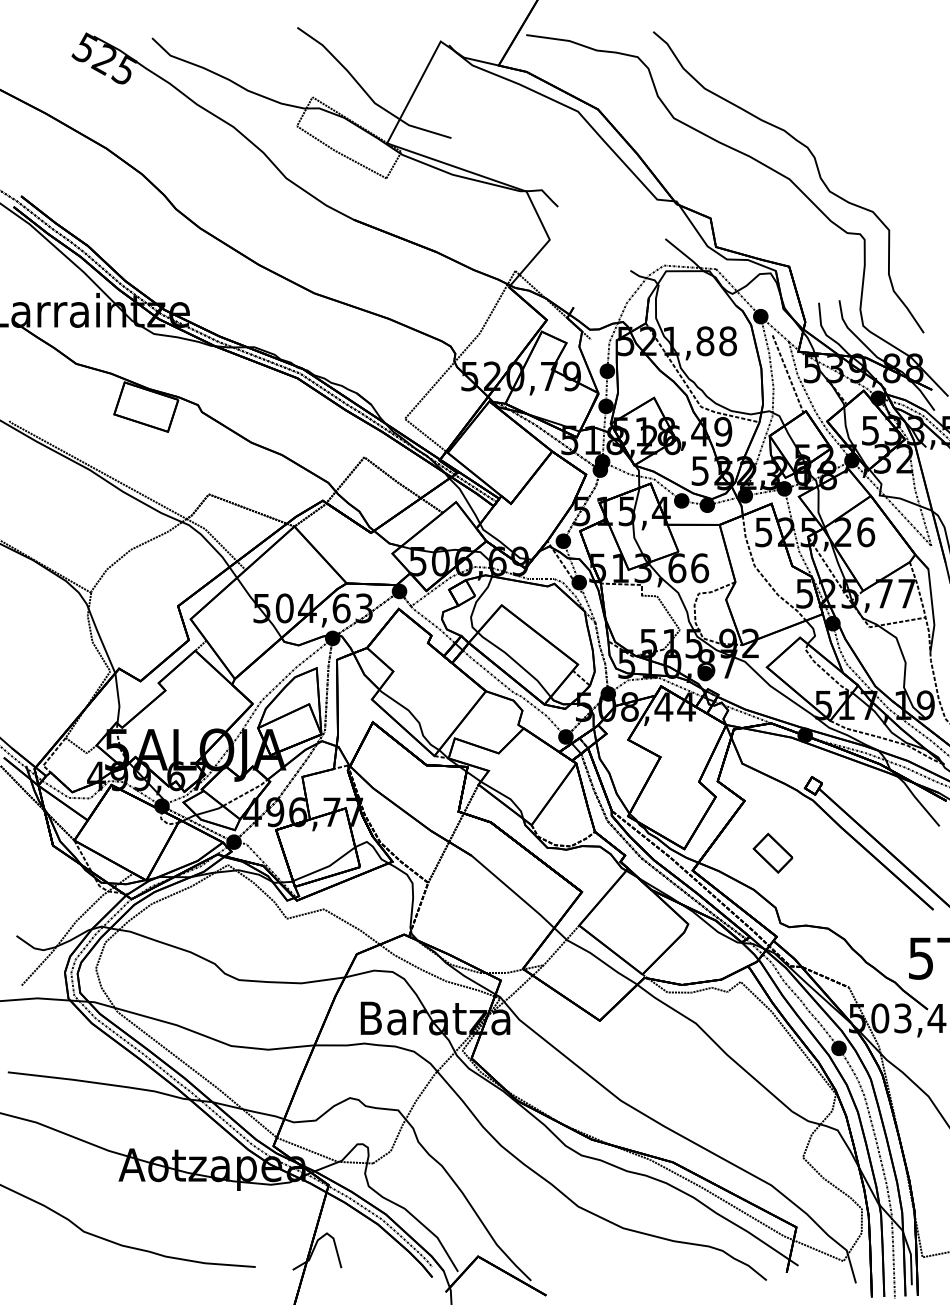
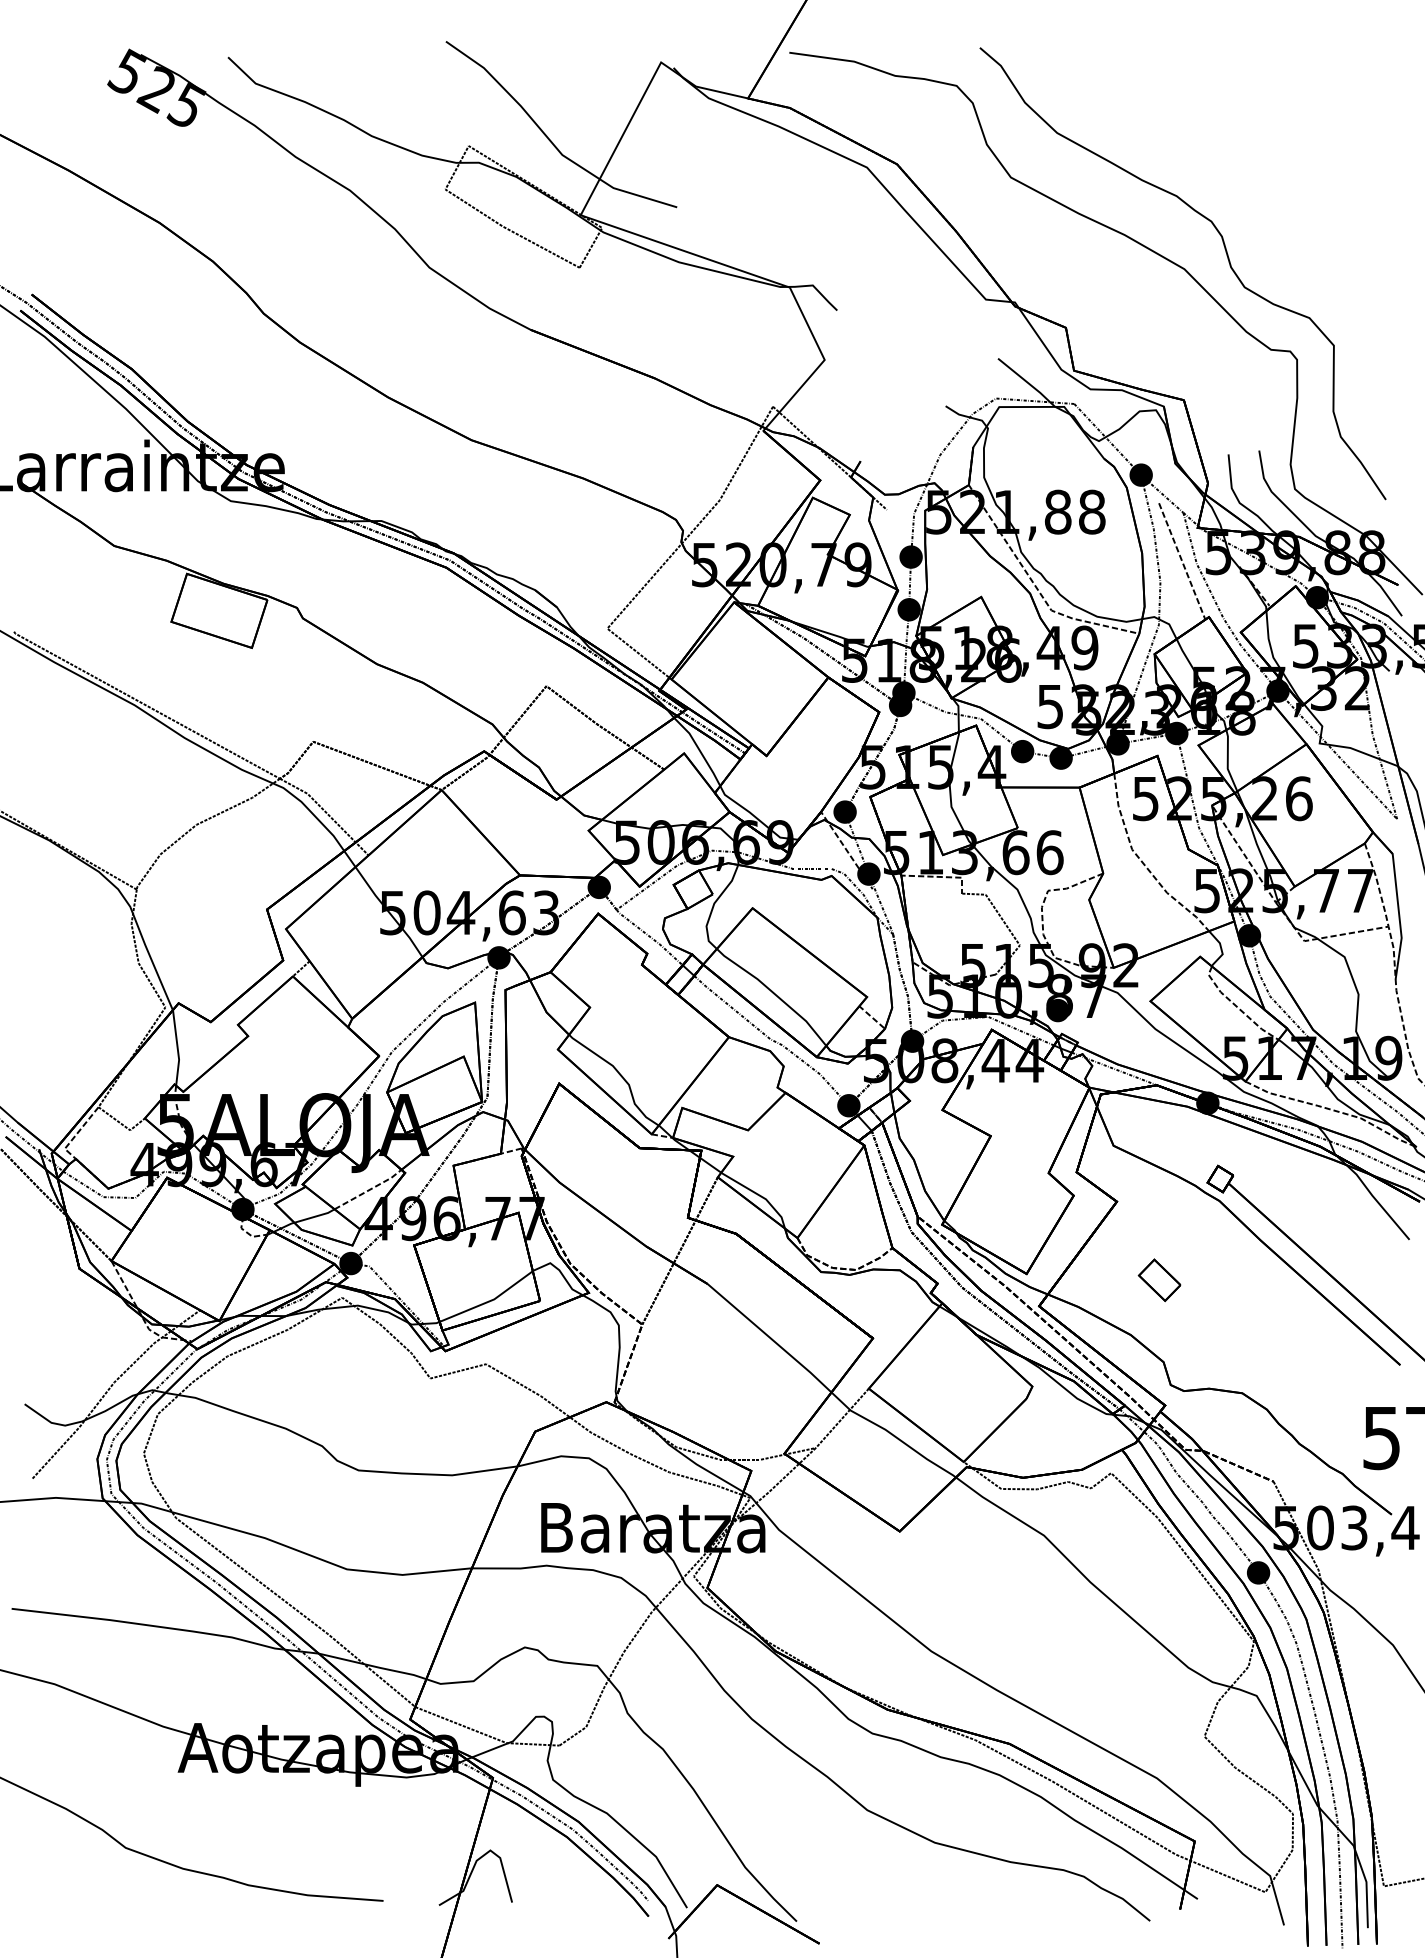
part: (772, 853) -> (1158, 1280), size x0.71

